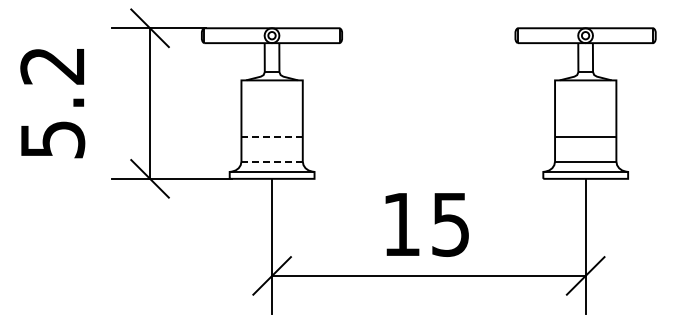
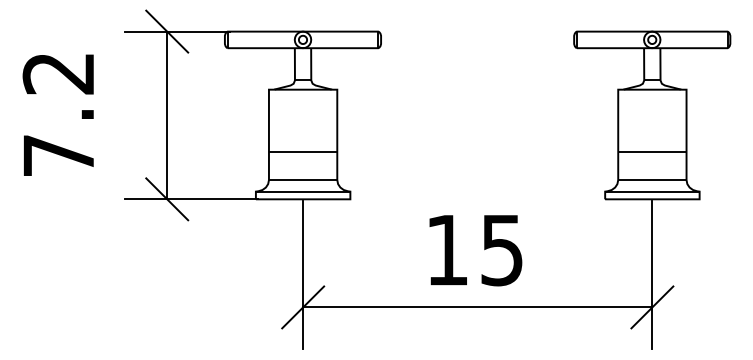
line: (272, 136) -> (303, 152), dashed -> solid
text: (53, 139) -> (59, 155), 5.2 -> 7.2
line: (272, 161) -> (303, 180), dashed -> solid

